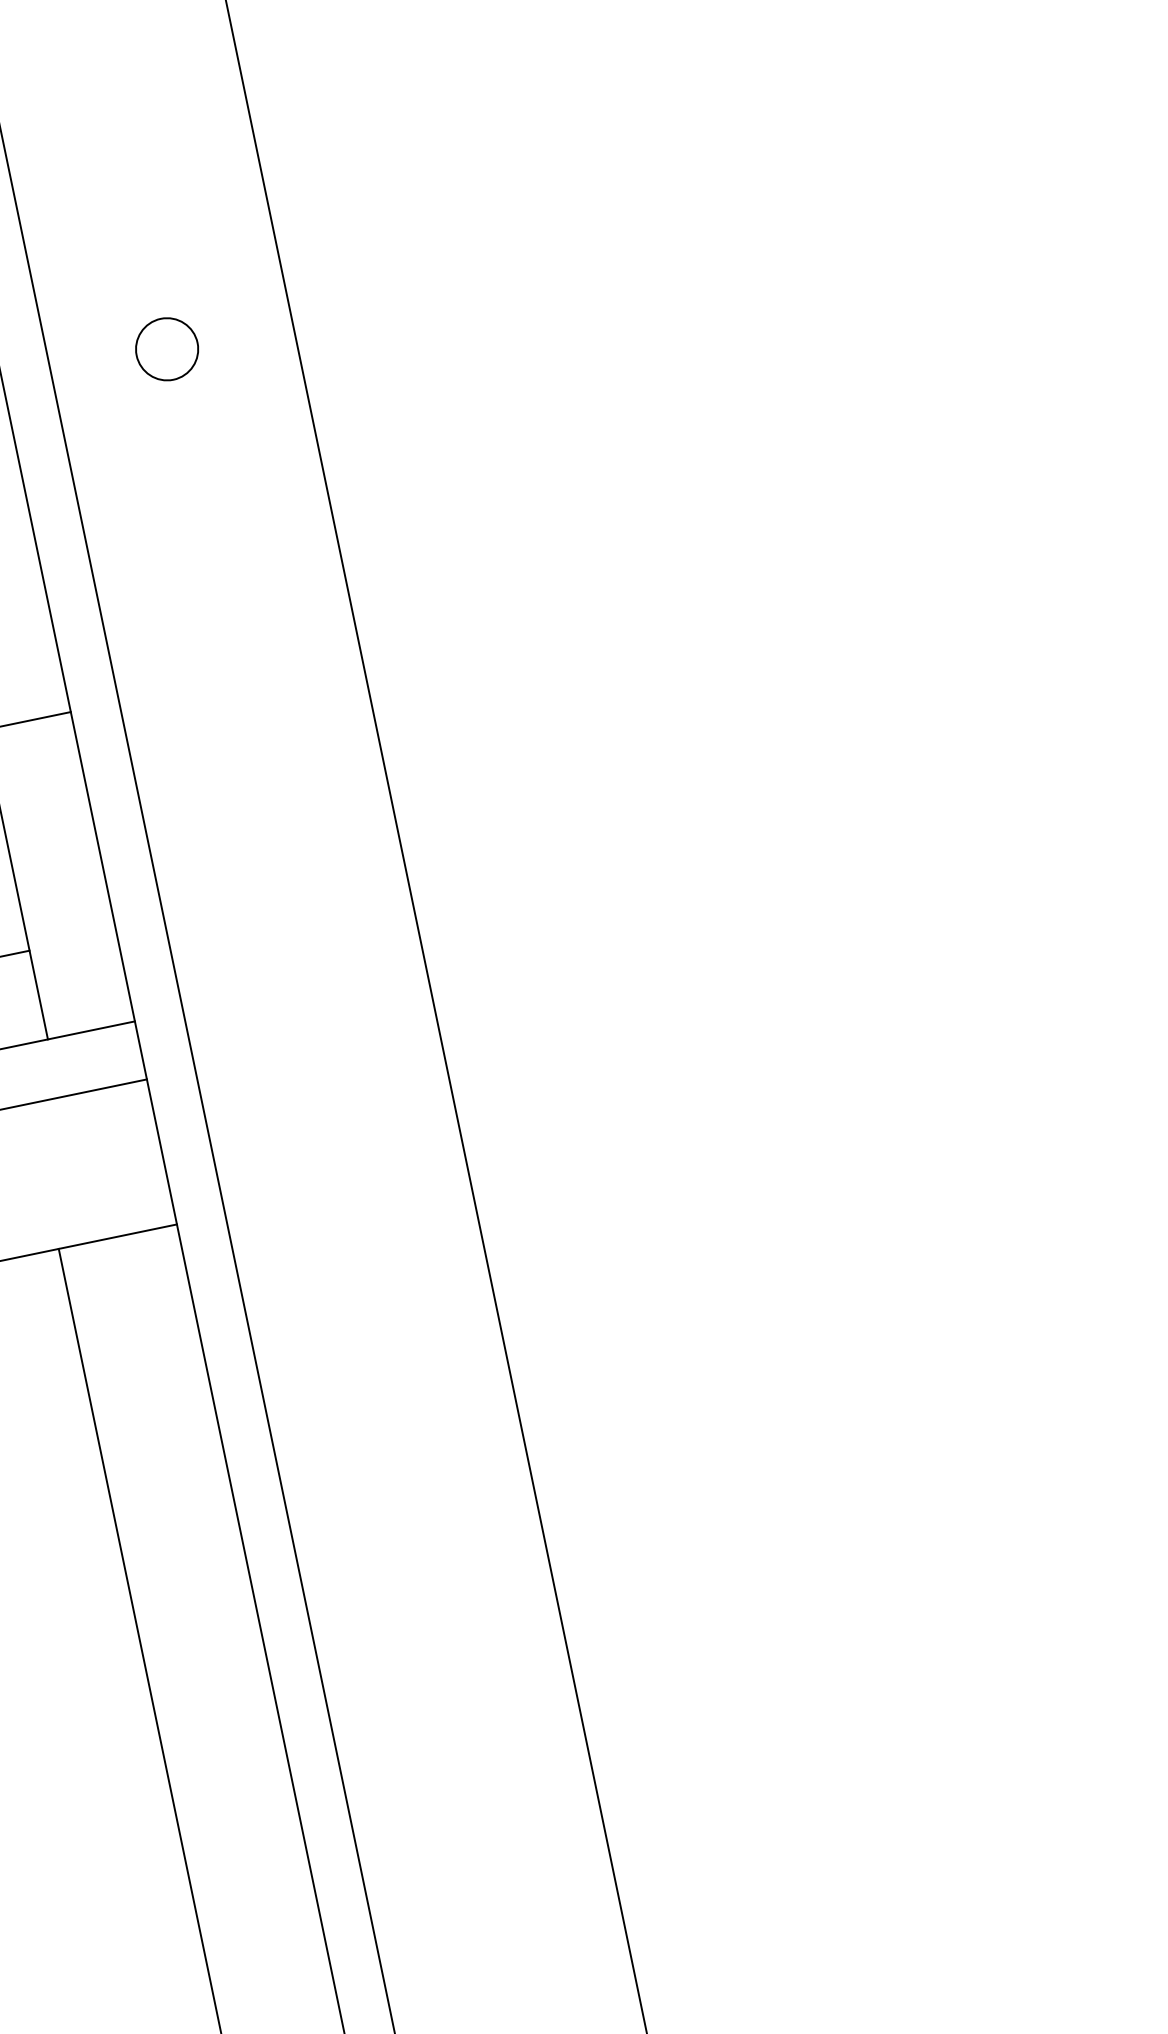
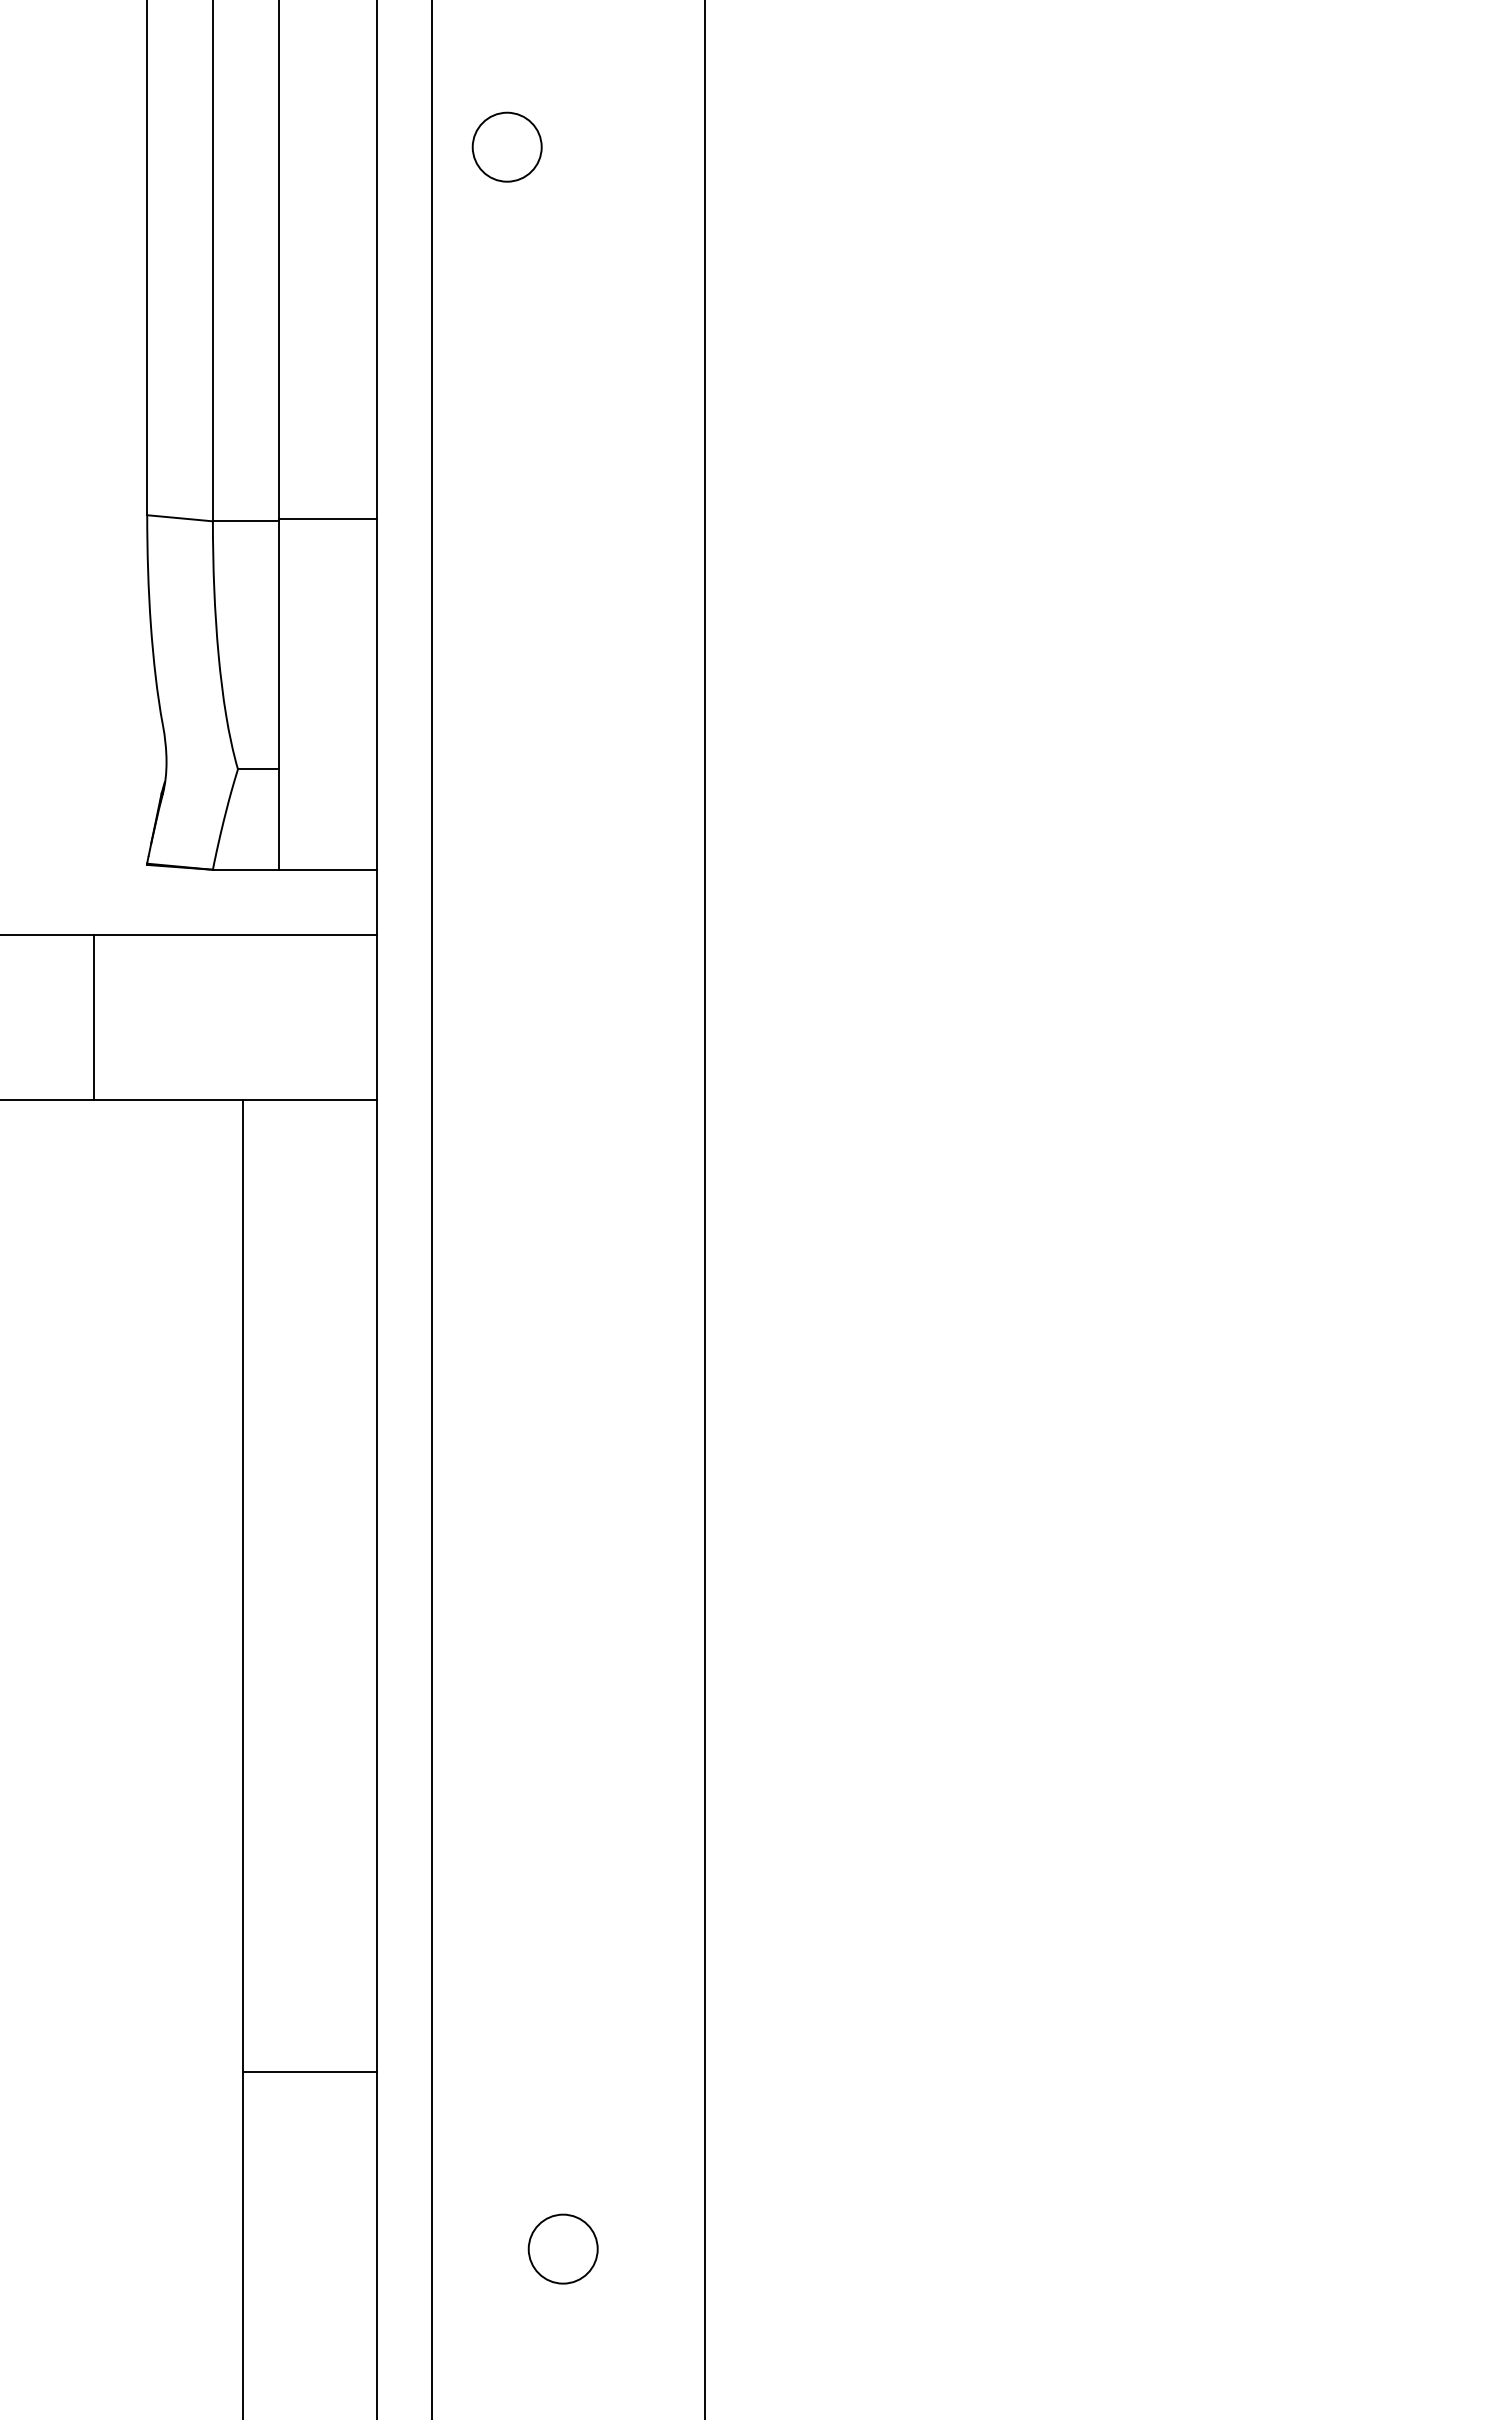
part: (166, 348) -> (506, 146), moved

